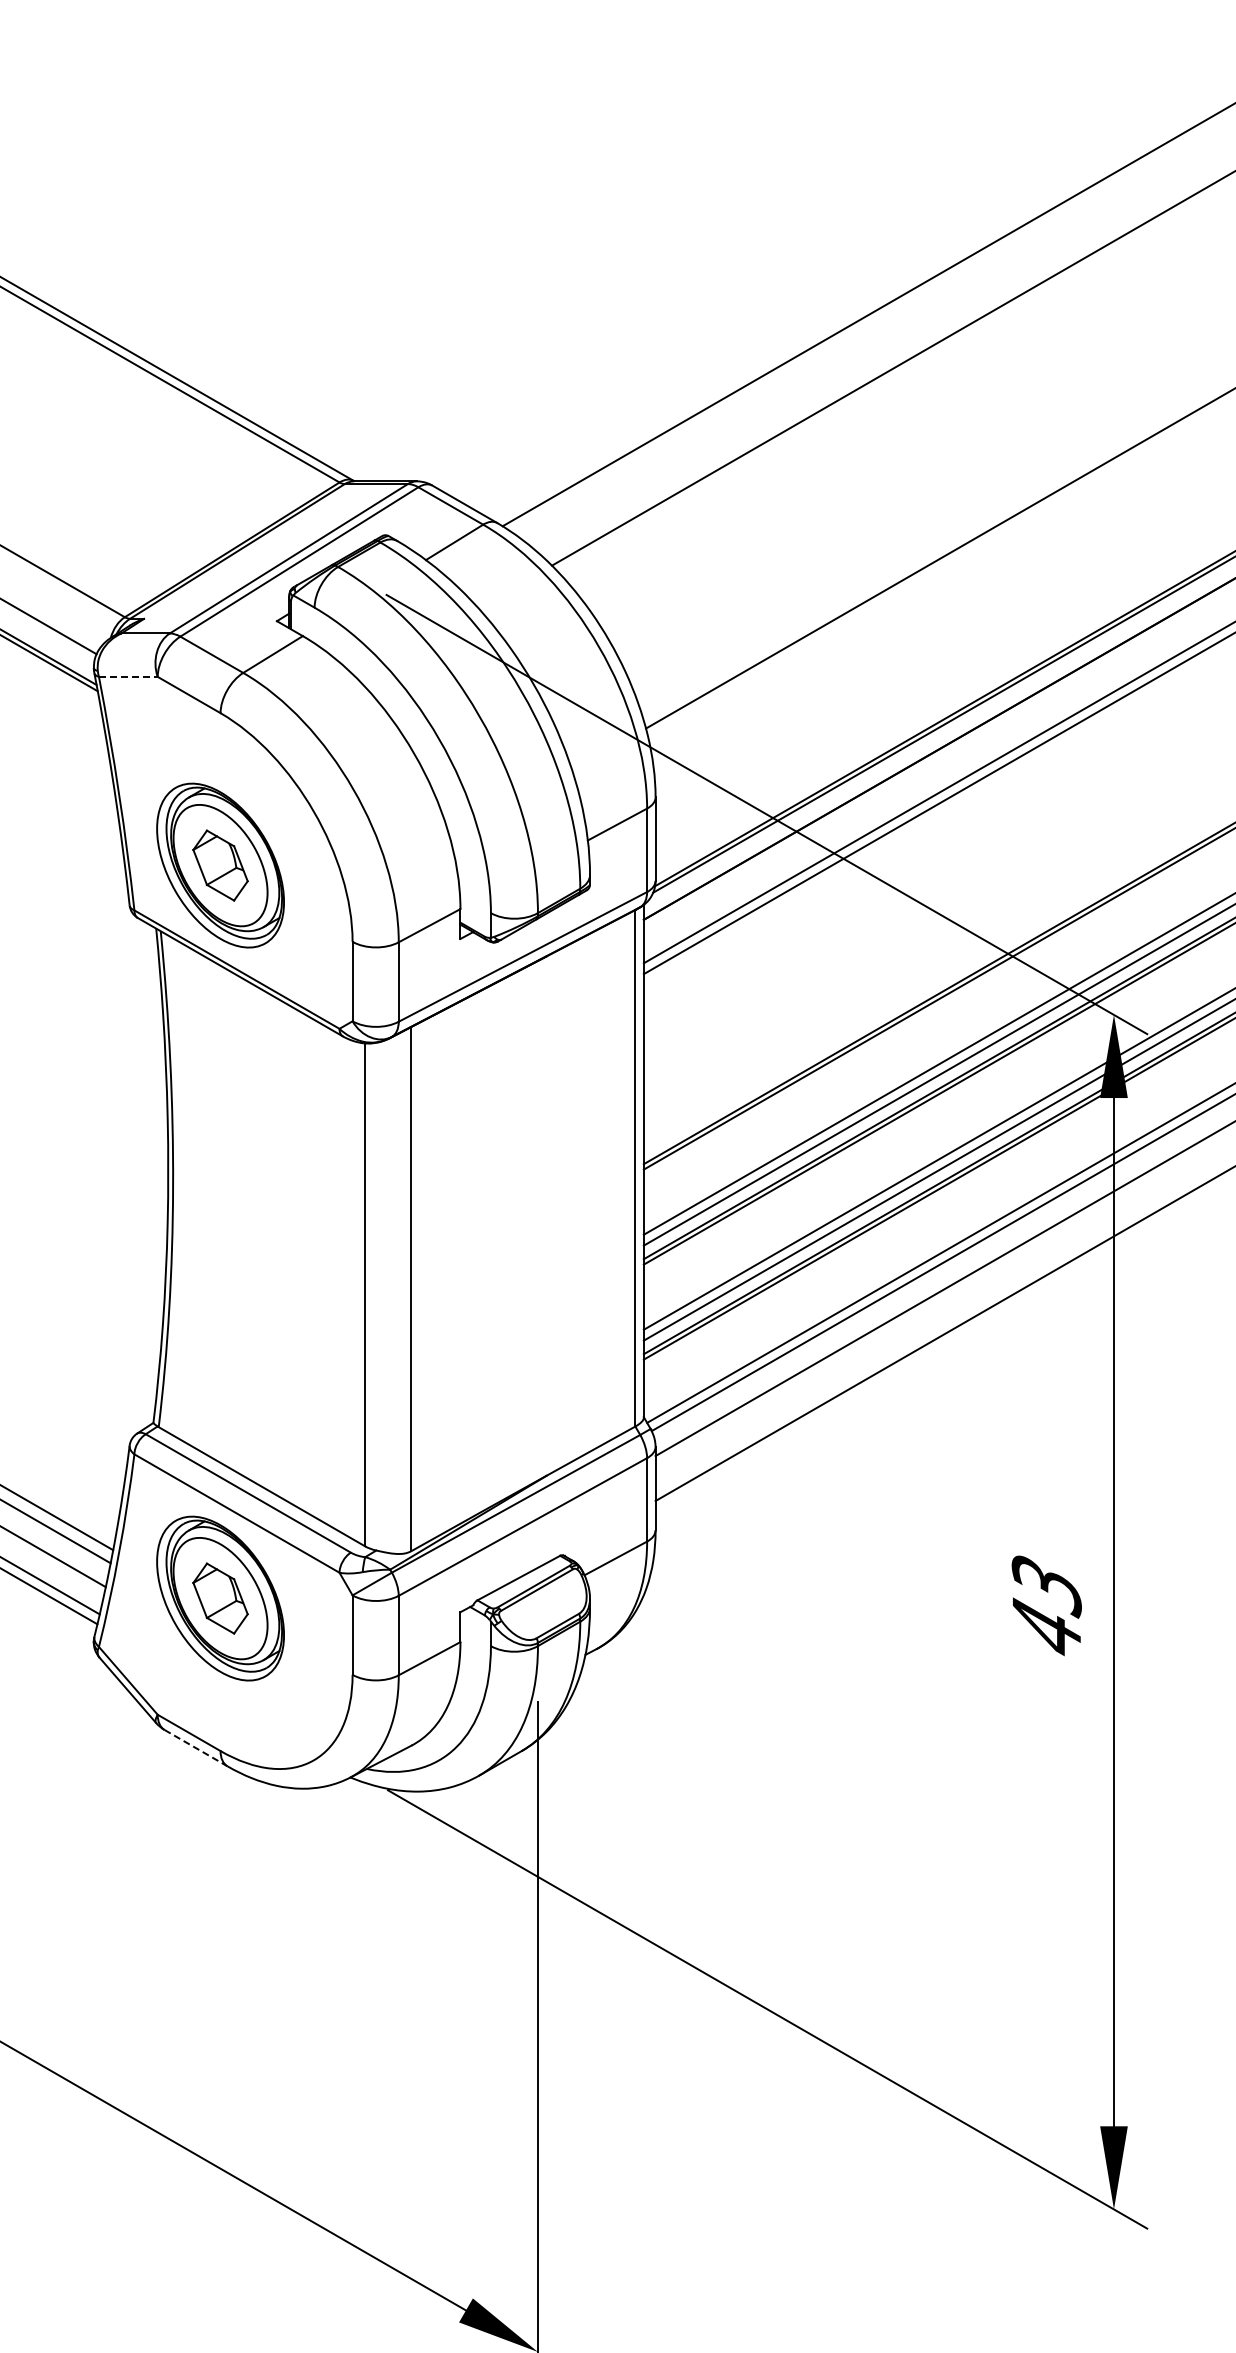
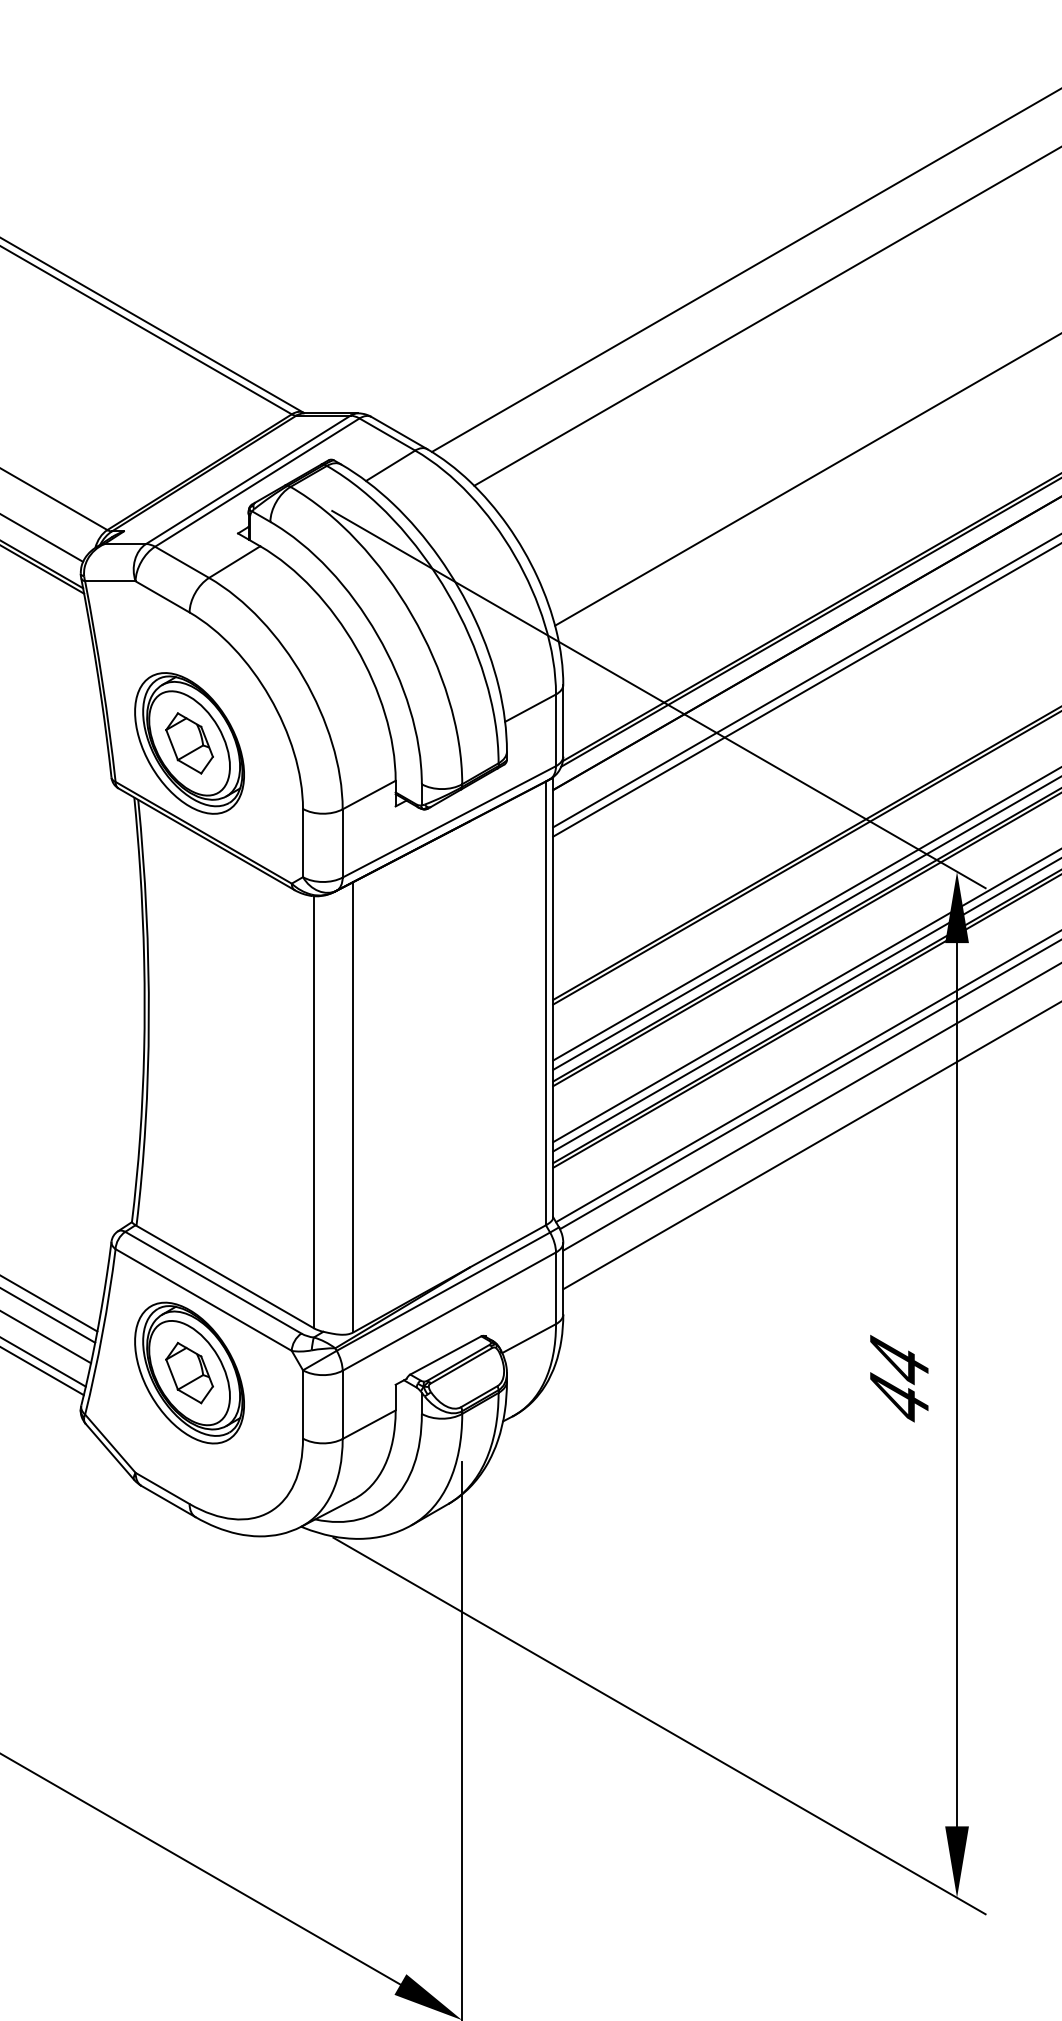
line: (128, 676) -> (110, 581), dashed -> solid
text: (1046, 1586) -> (899, 1362), 43 -> 44
line: (196, 1748) -> (168, 1501), dashed -> solid

